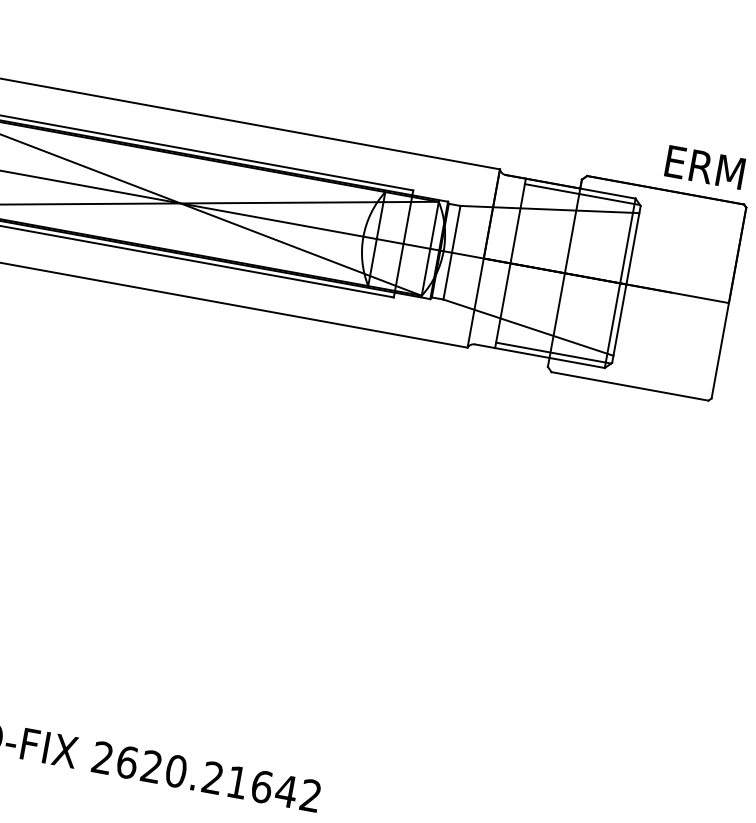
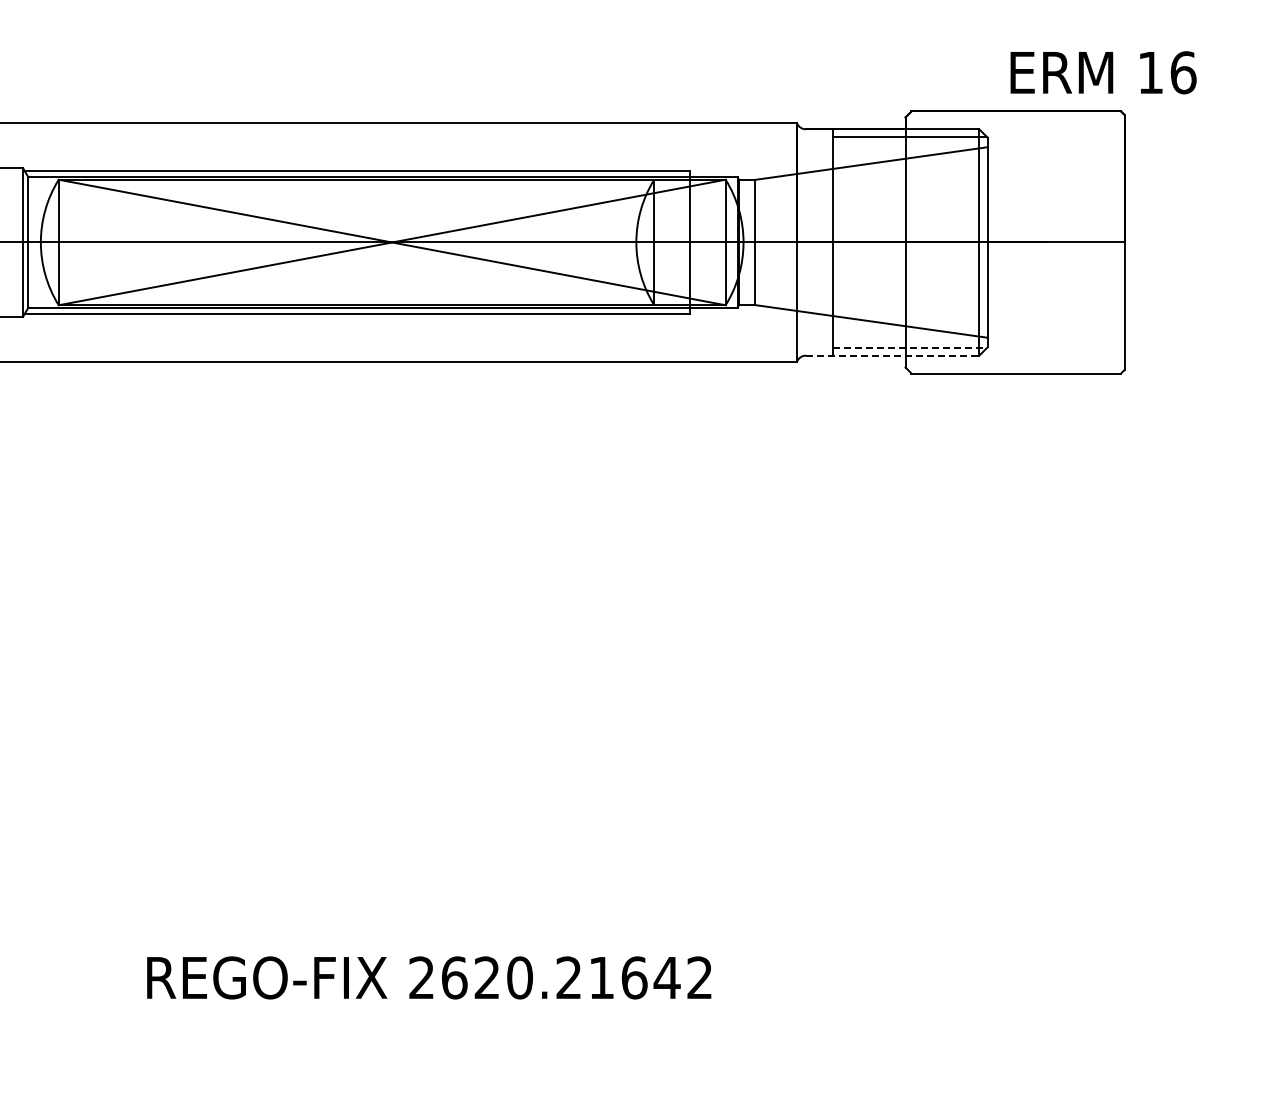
line: (553, 353) -> (909, 348), solid -> dashed
line: (539, 356) -> (892, 355), solid -> dashed

